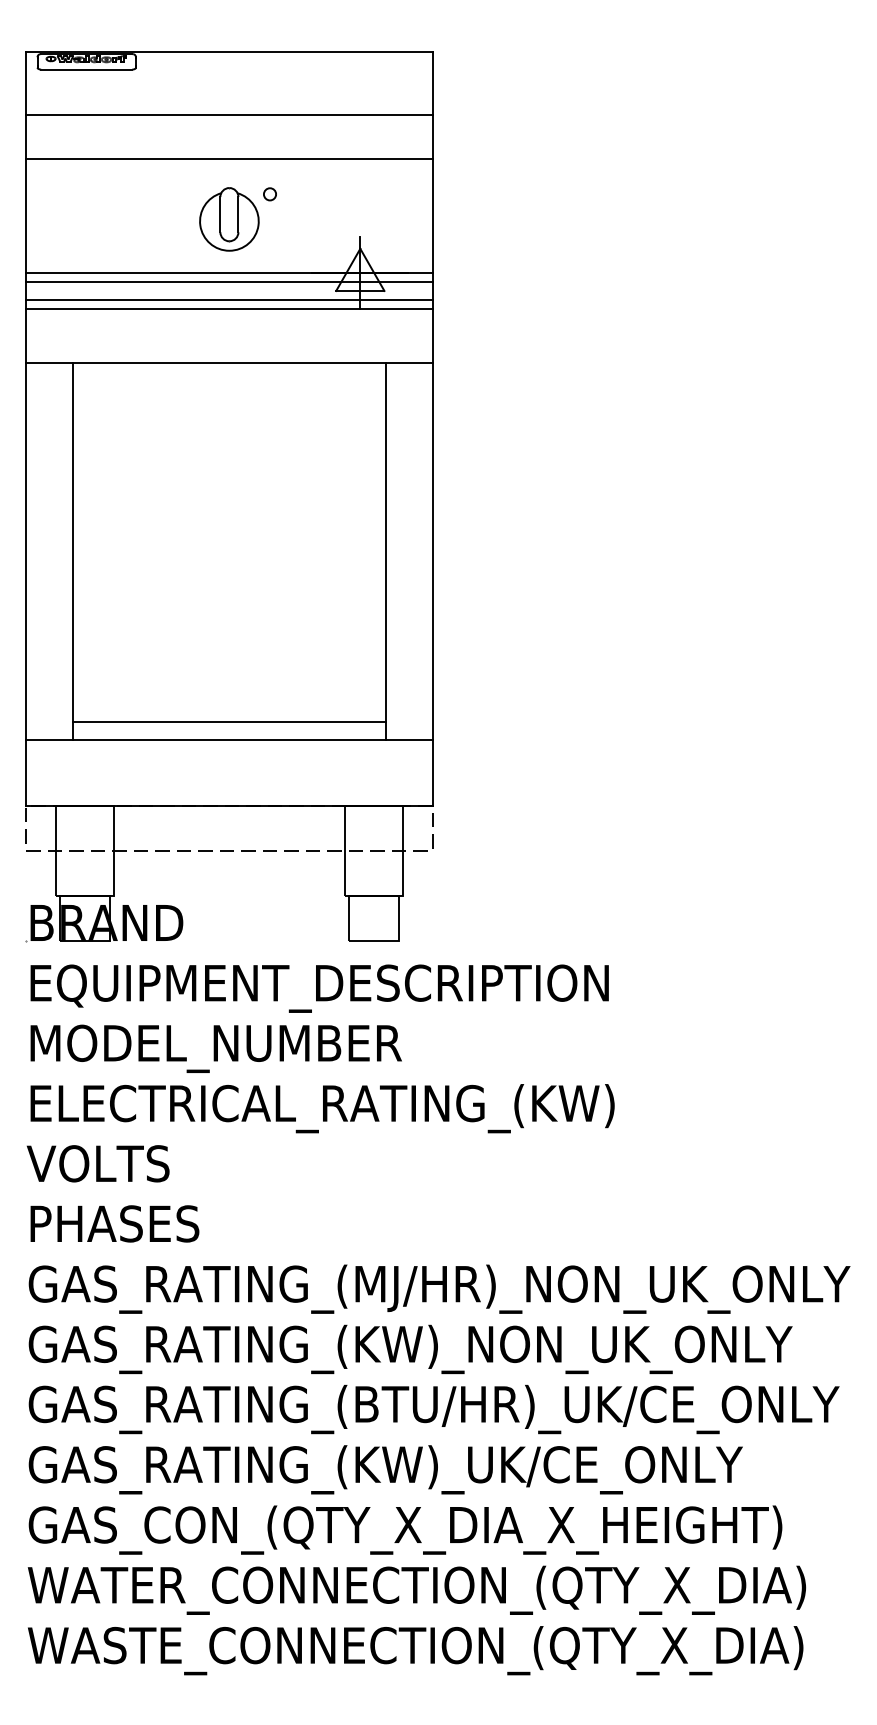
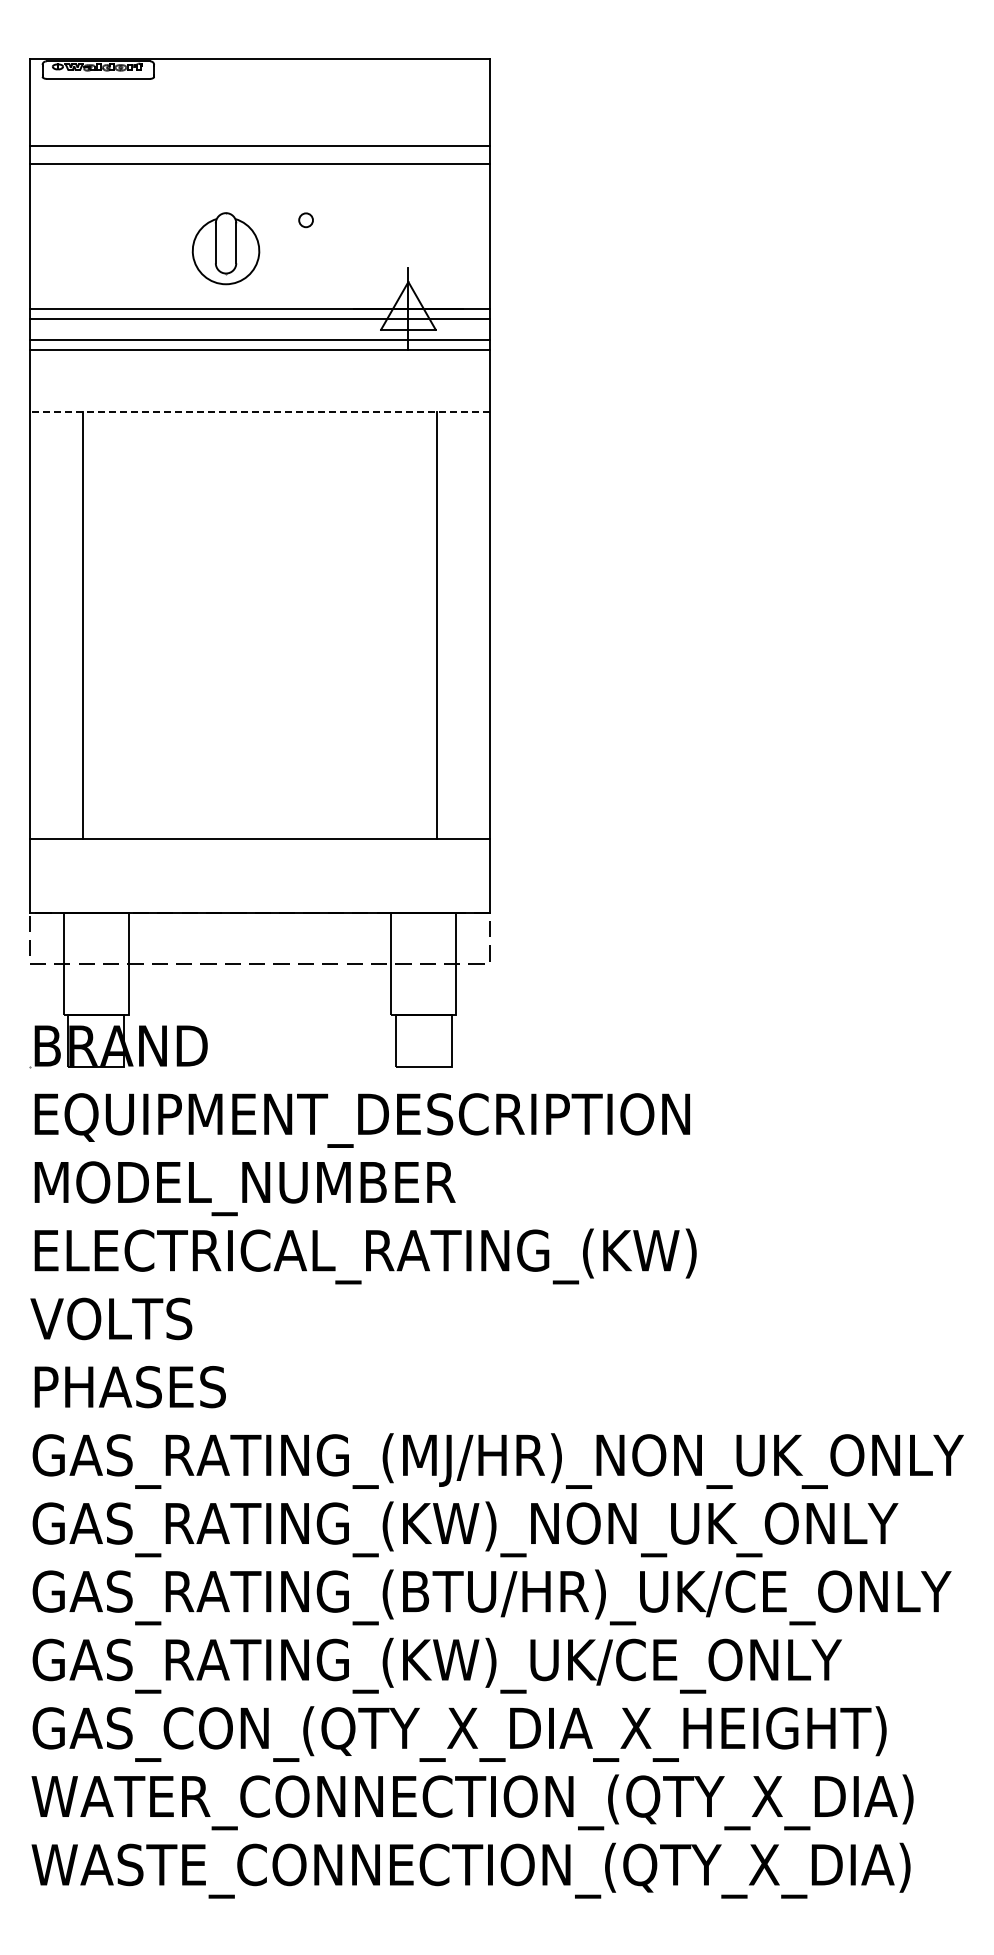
line: (228, 115) -> (259, 164), moved
line: (228, 159) -> (259, 146), moved
part: (228, 219) -> (225, 248), moved
line: (228, 363) -> (259, 411), solid -> dashed
line: (229, 722) -> (260, 818), removed

